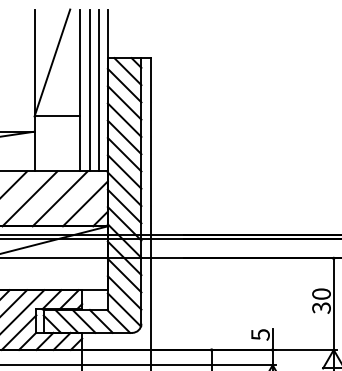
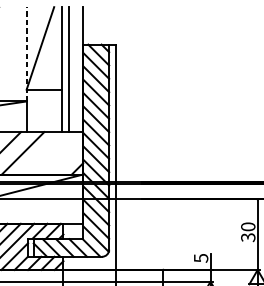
line: (34, 70) -> (26, 54), solid -> dashed
line: (98, 90) -> (76, 69), removed
line: (59, 198) -> (45, 153), removed
line: (84, 203) -> (65, 156), removed

